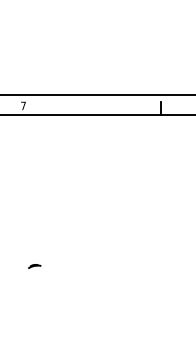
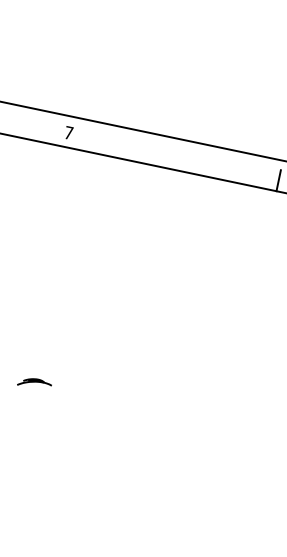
part: (34, 266) -> (34, 383), size x1.67

